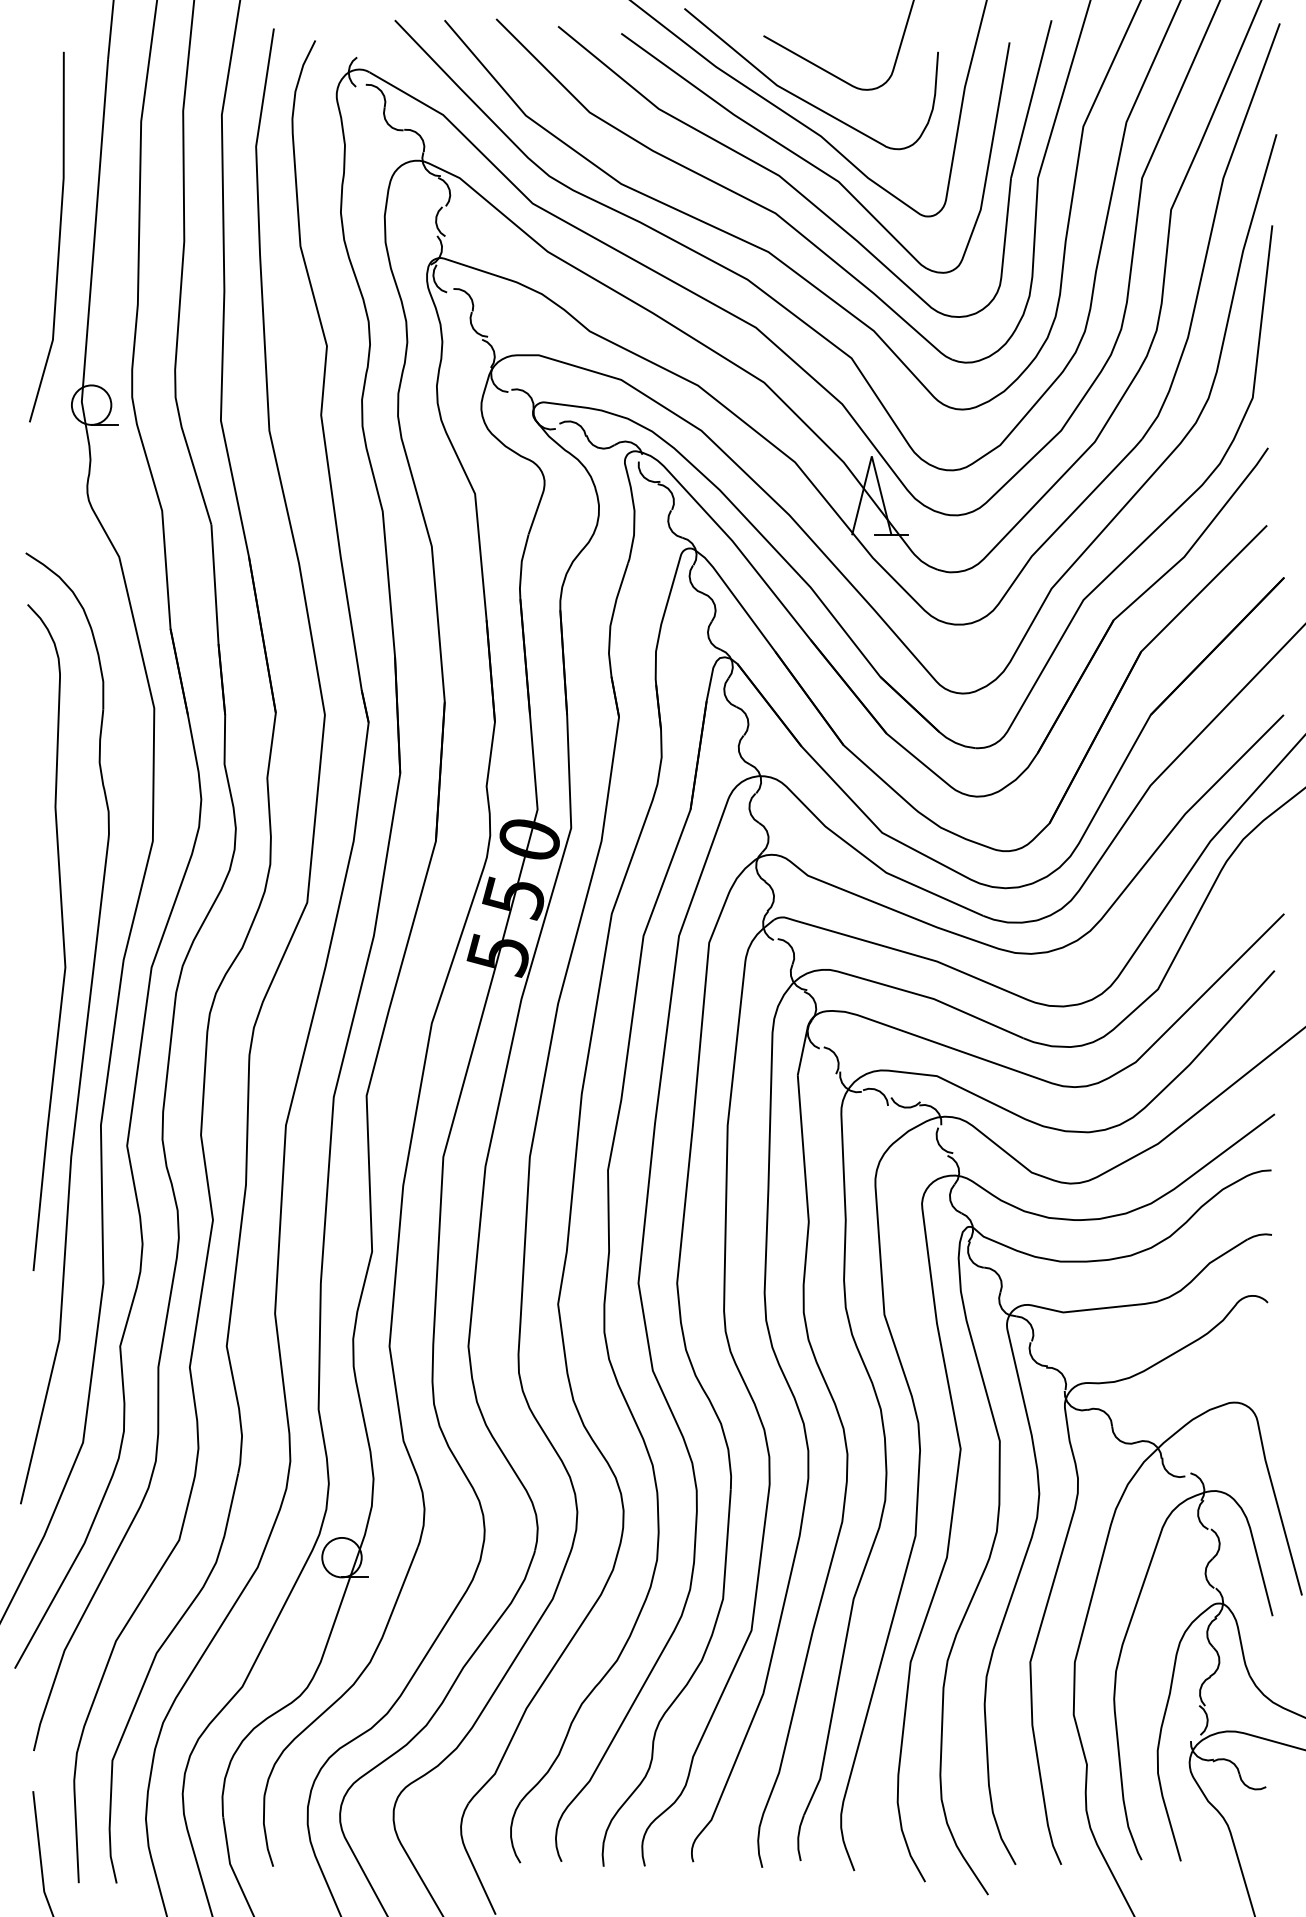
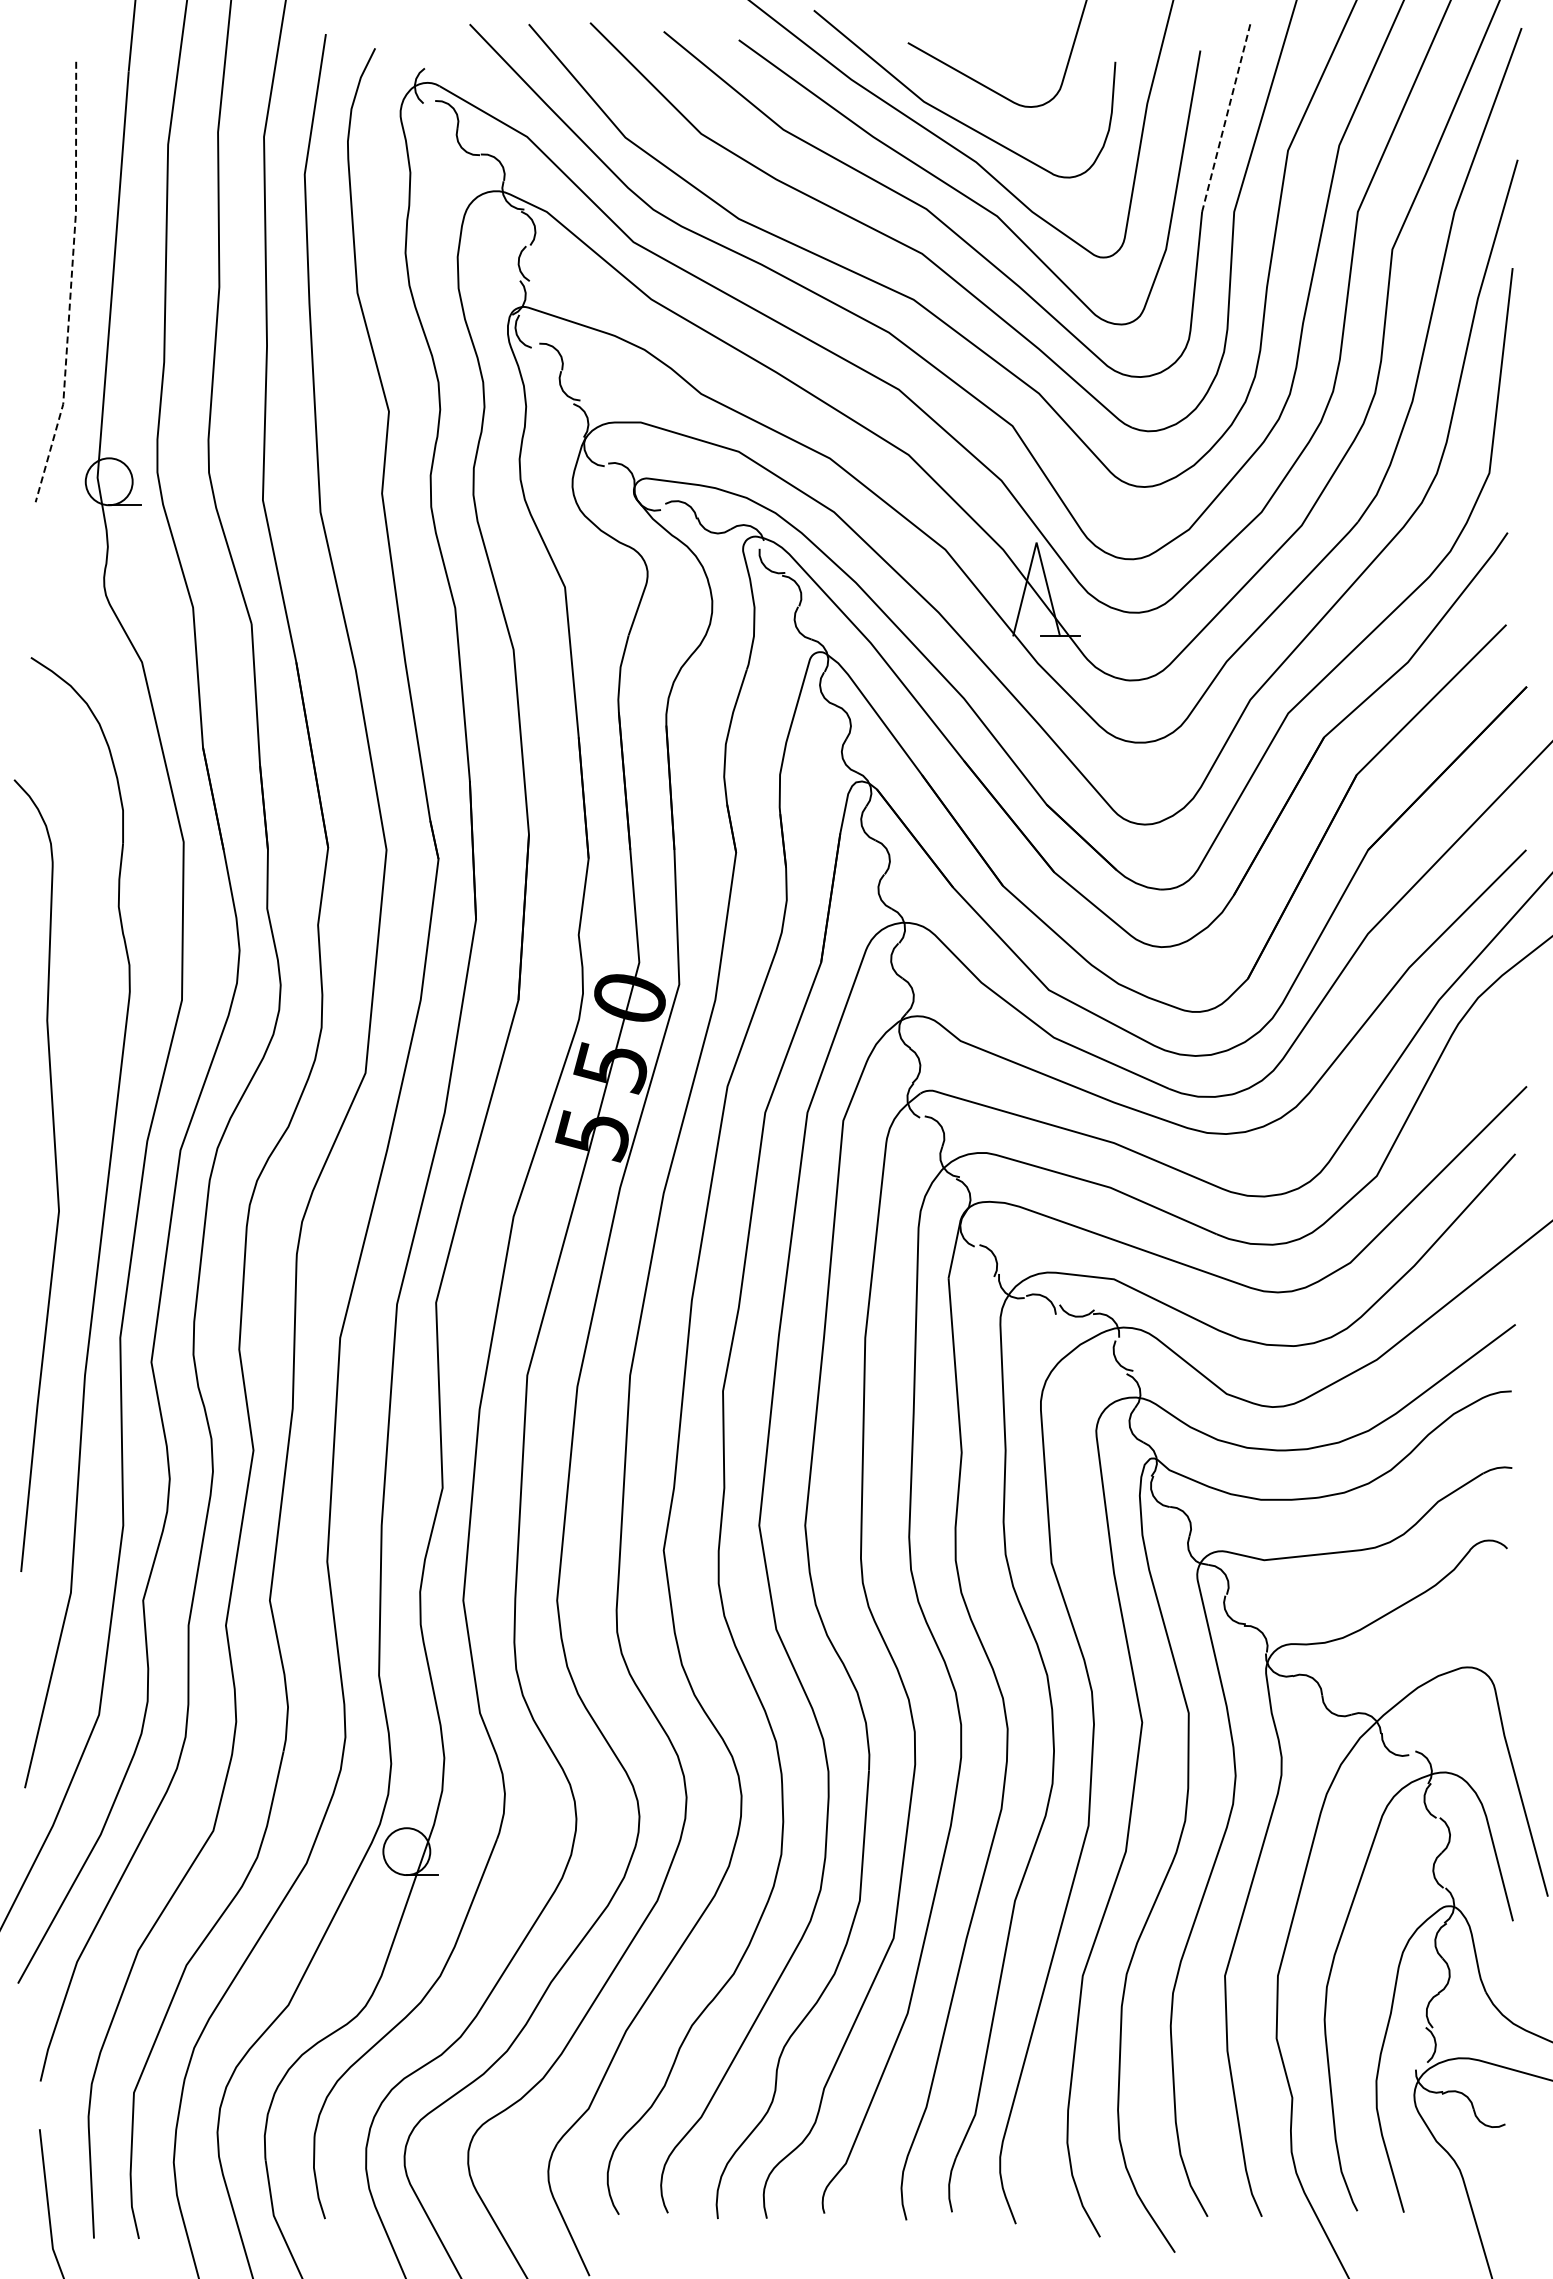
line: (1031, 99) -> (1226, 118), solid -> dashed
line: (59, 238) -> (71, 283), solid -> dashed
curve: (62, 936) -> (55, 1174), moved

